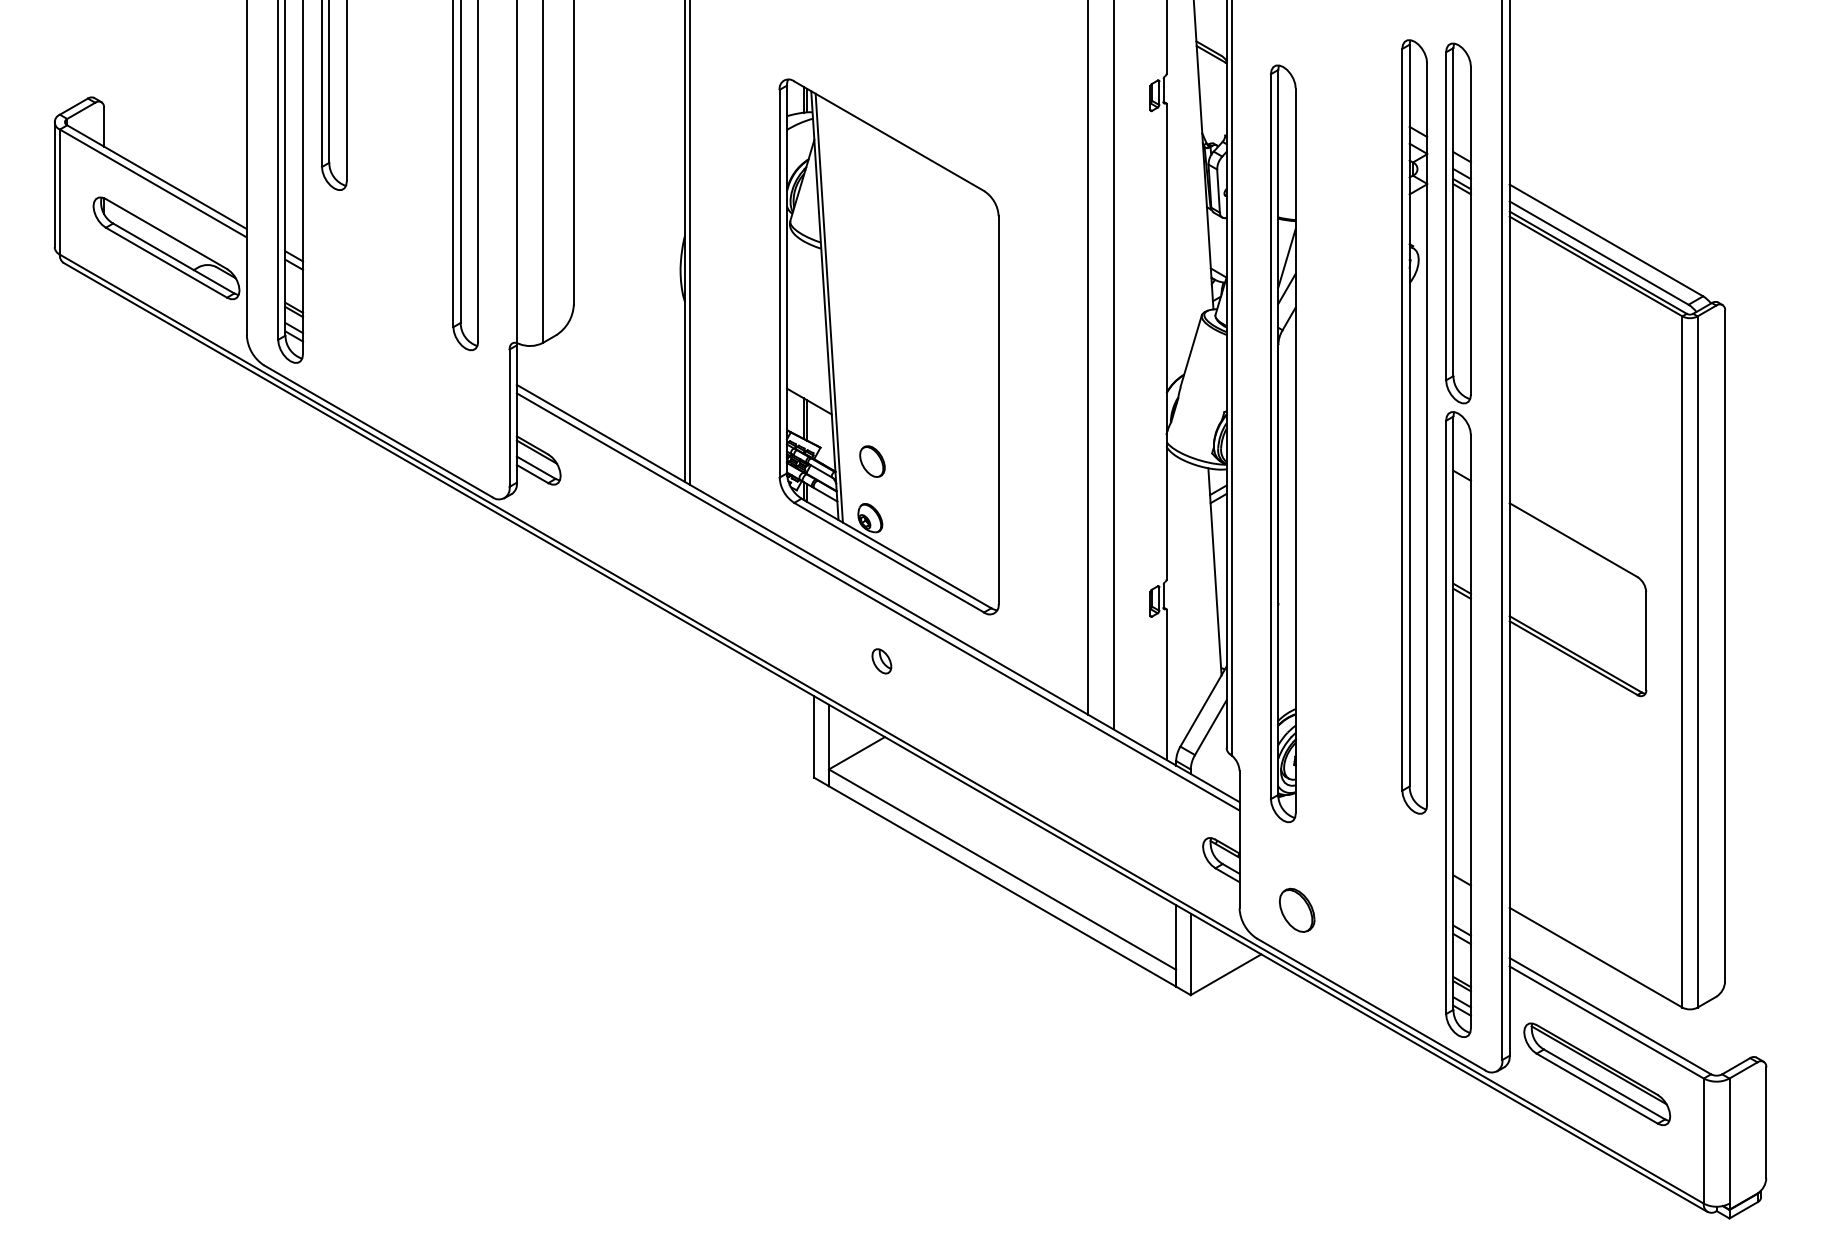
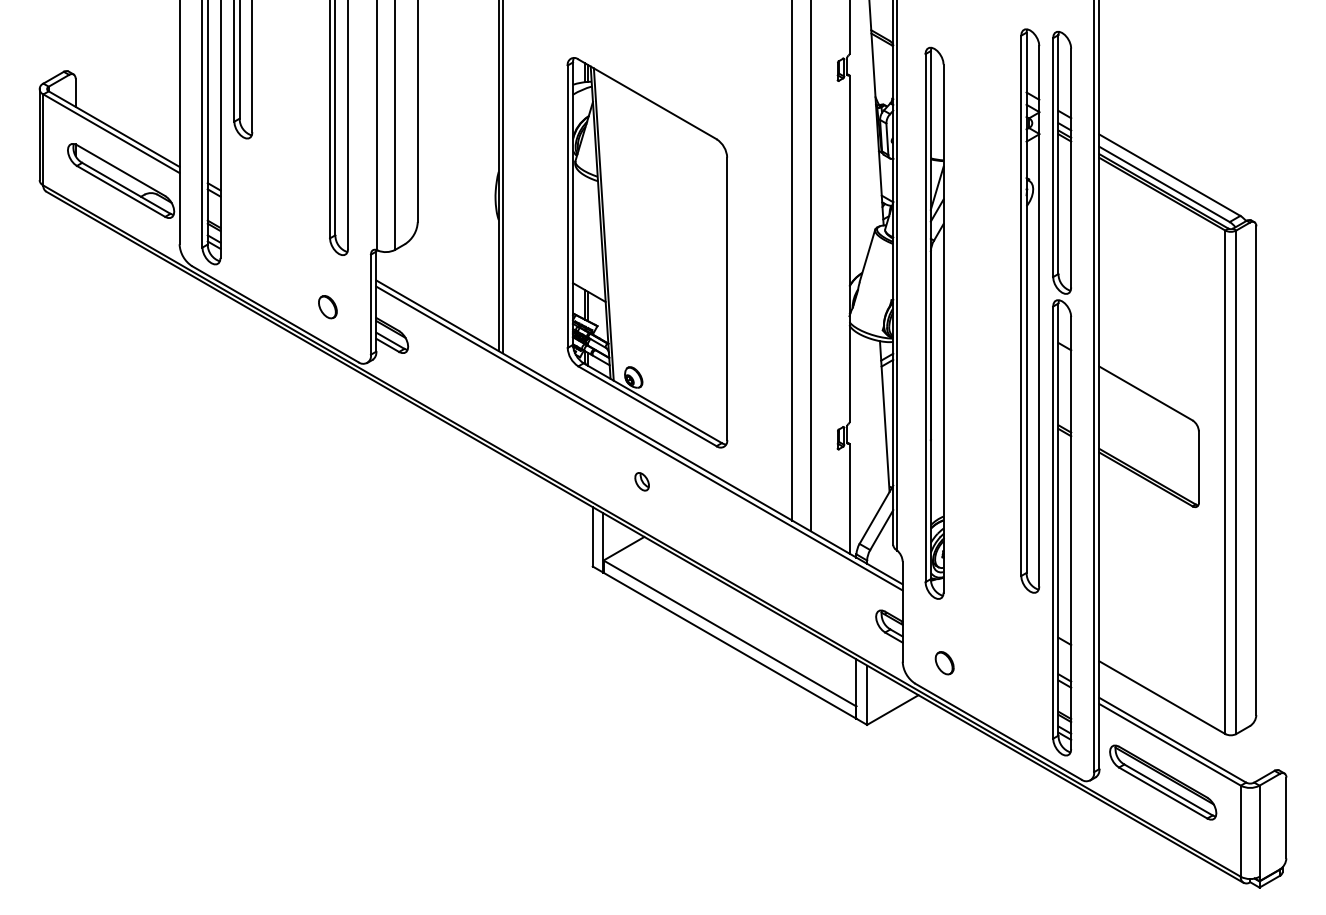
part: (872, 461) -> (327, 307), moved
part: (1297, 910) -> (944, 663), size x0.71

